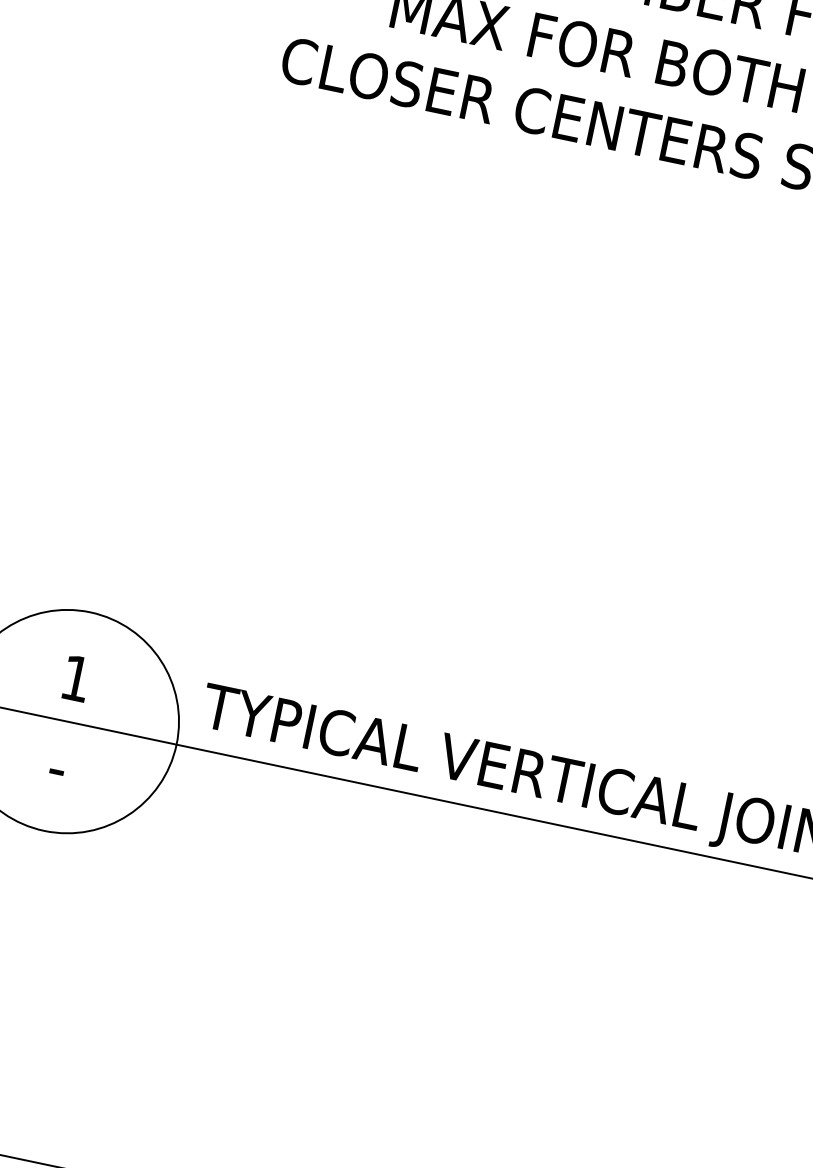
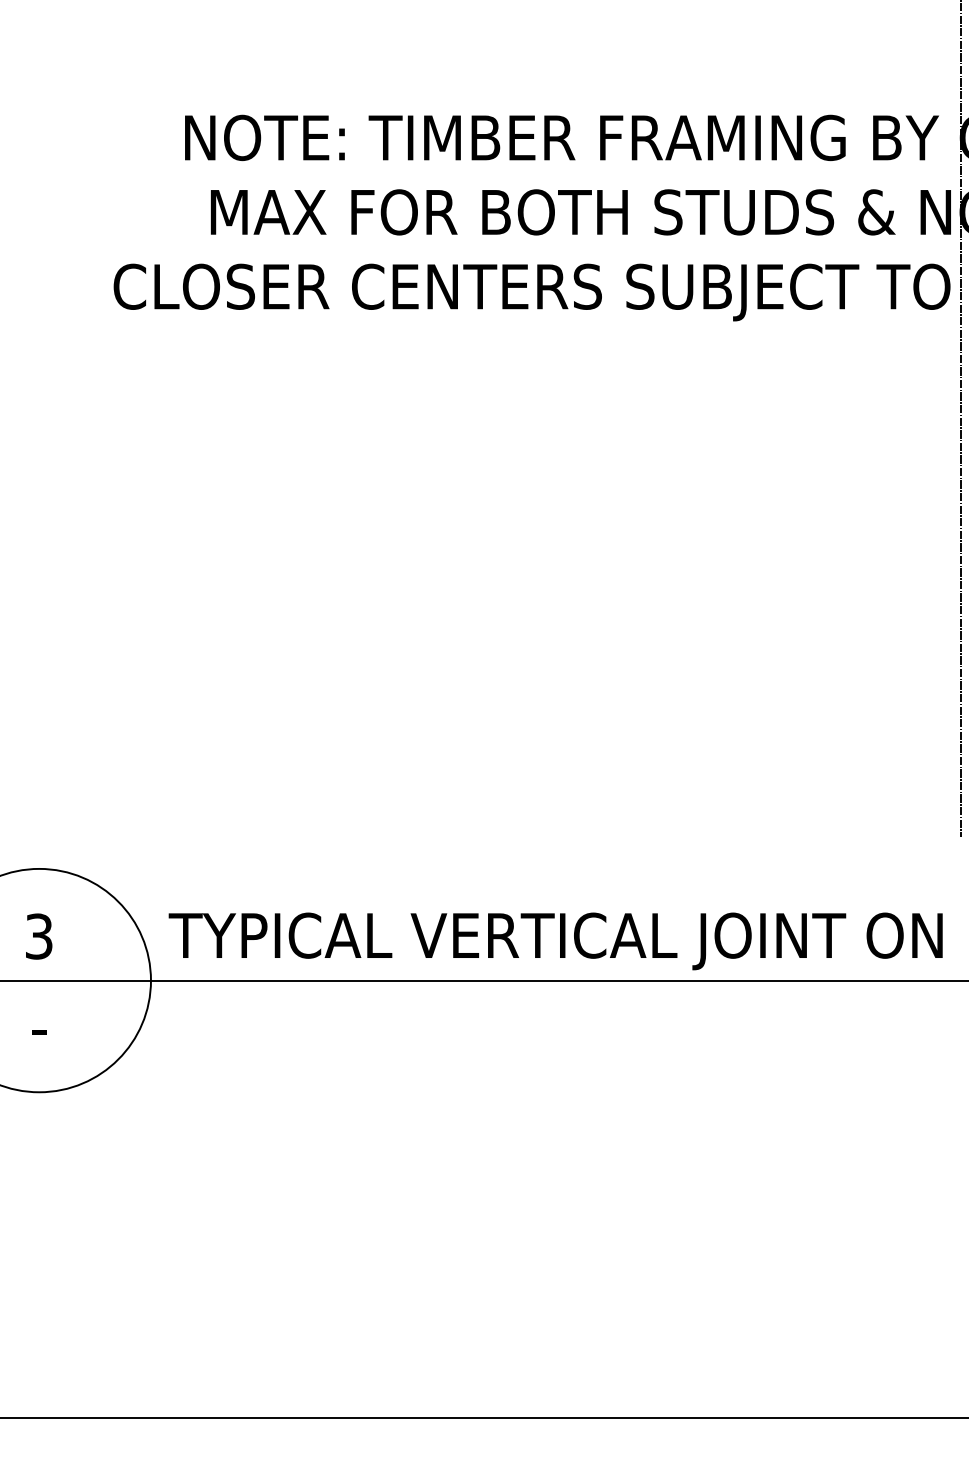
text: (76, 678) -> (39, 936), 1 -> 3

